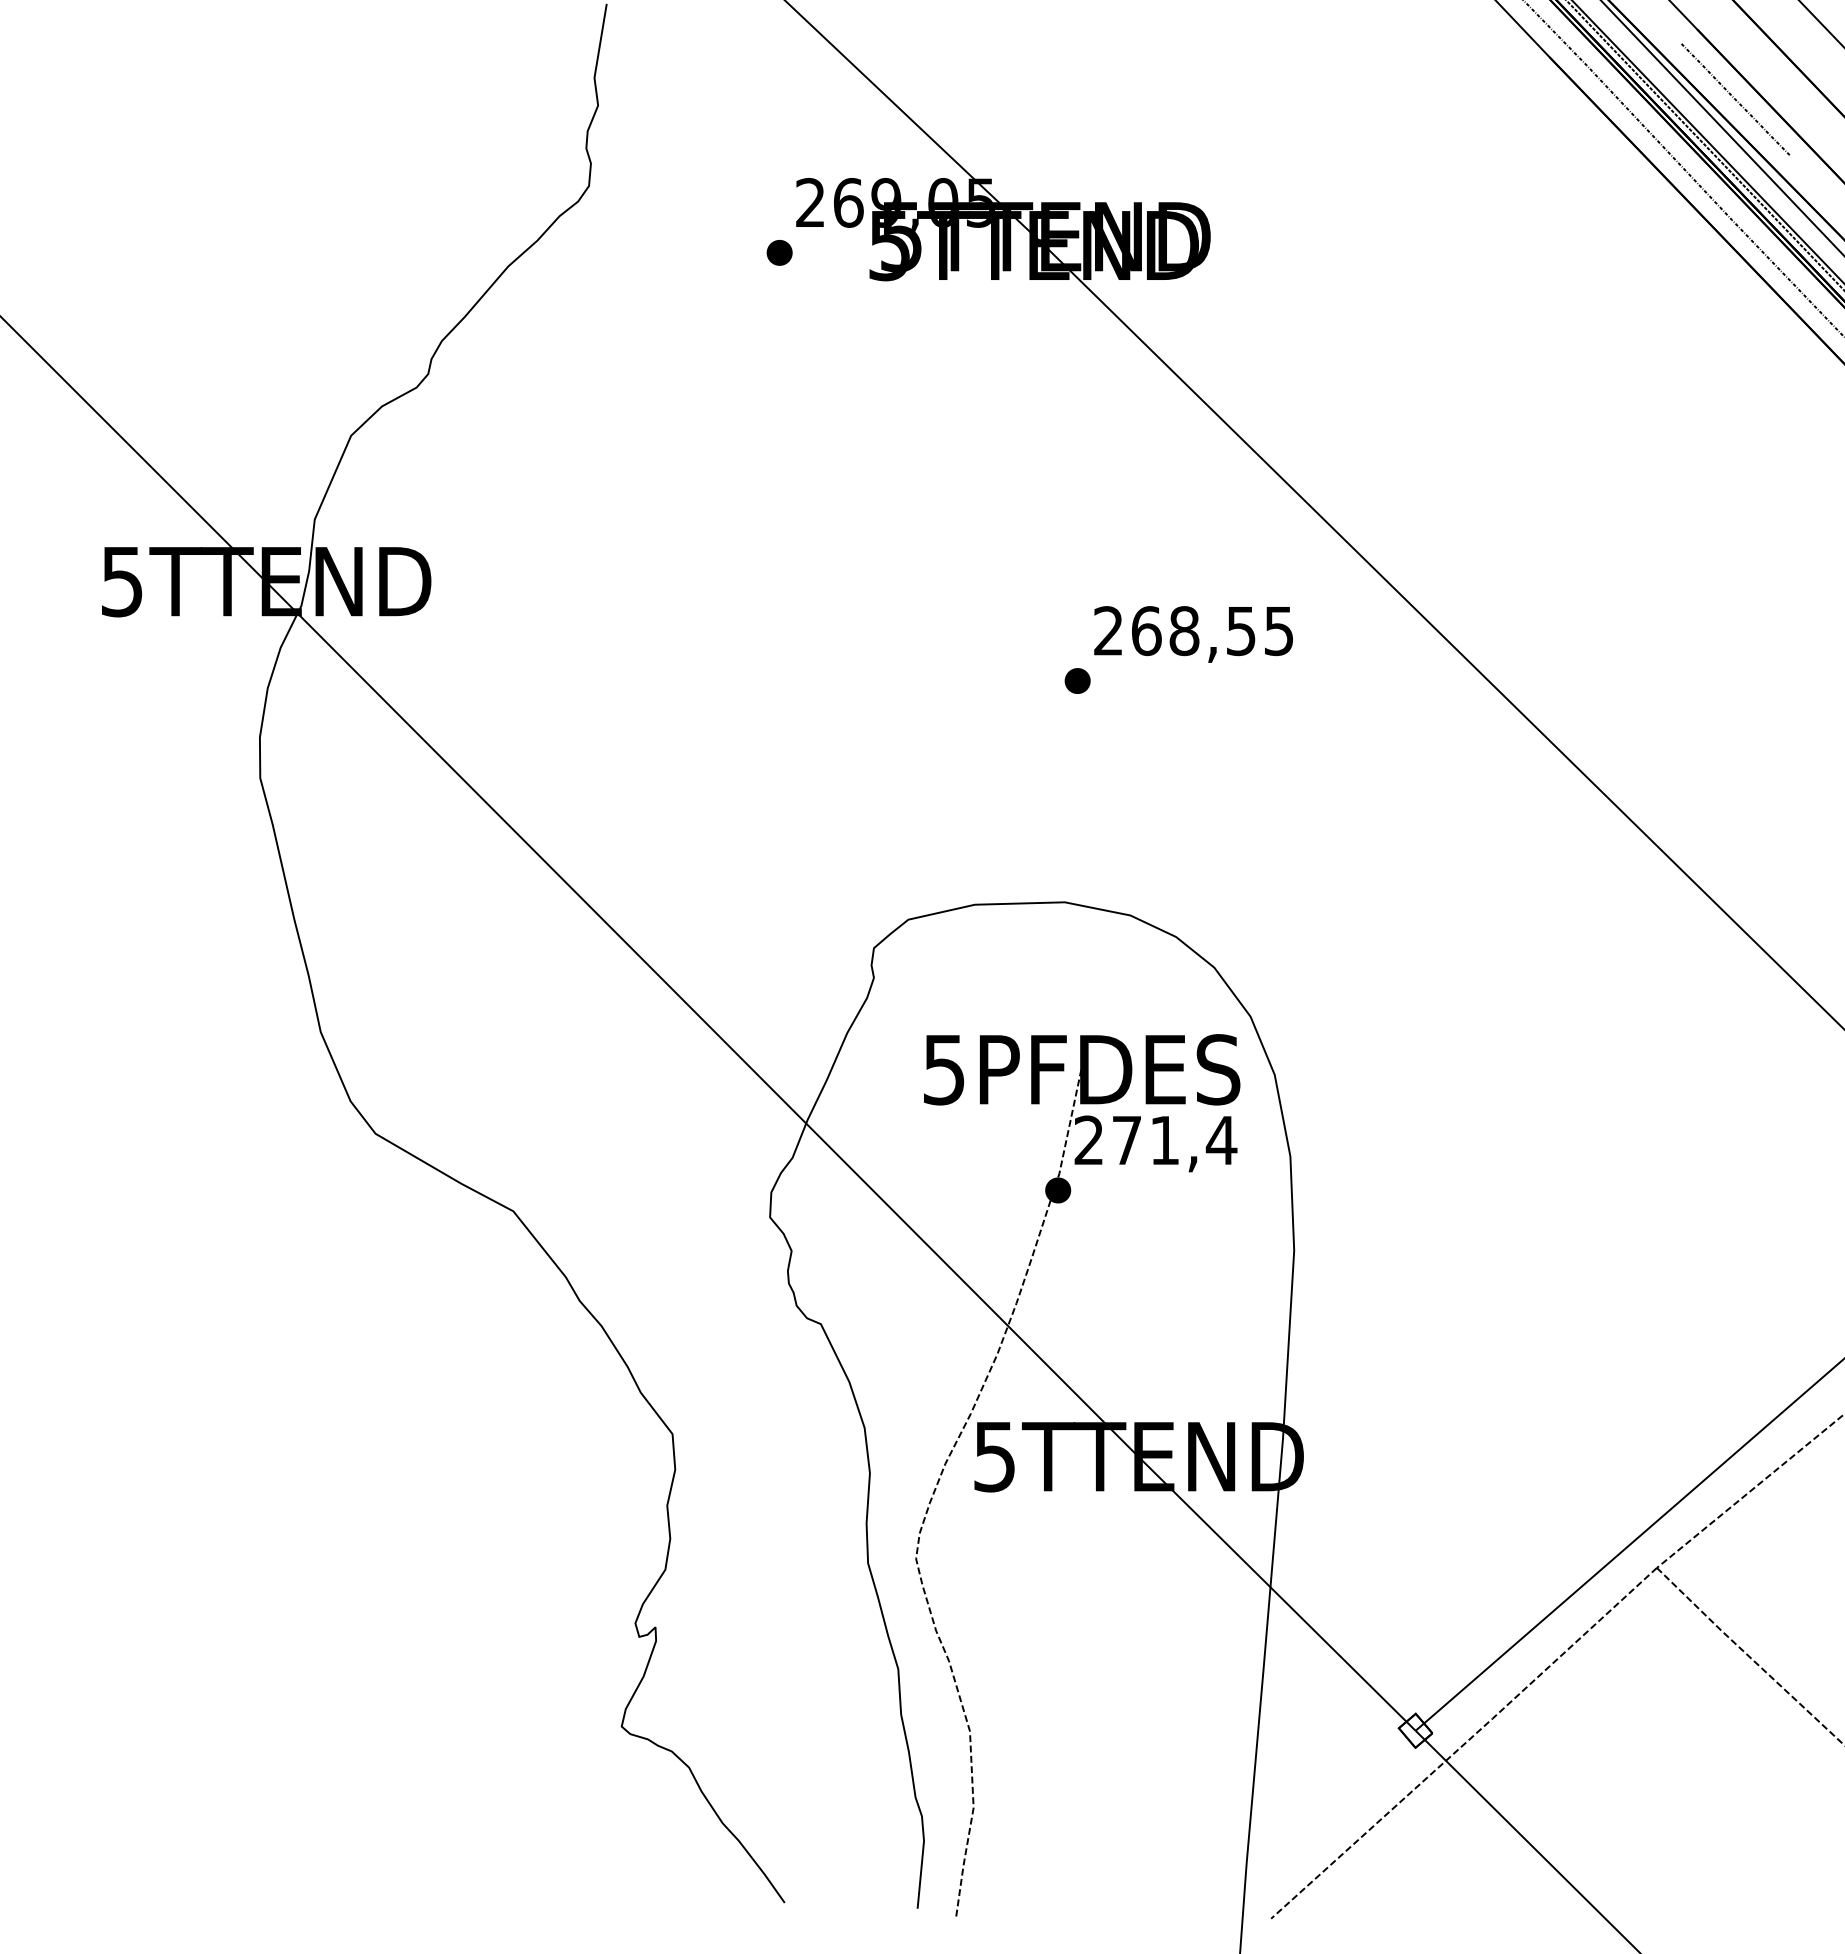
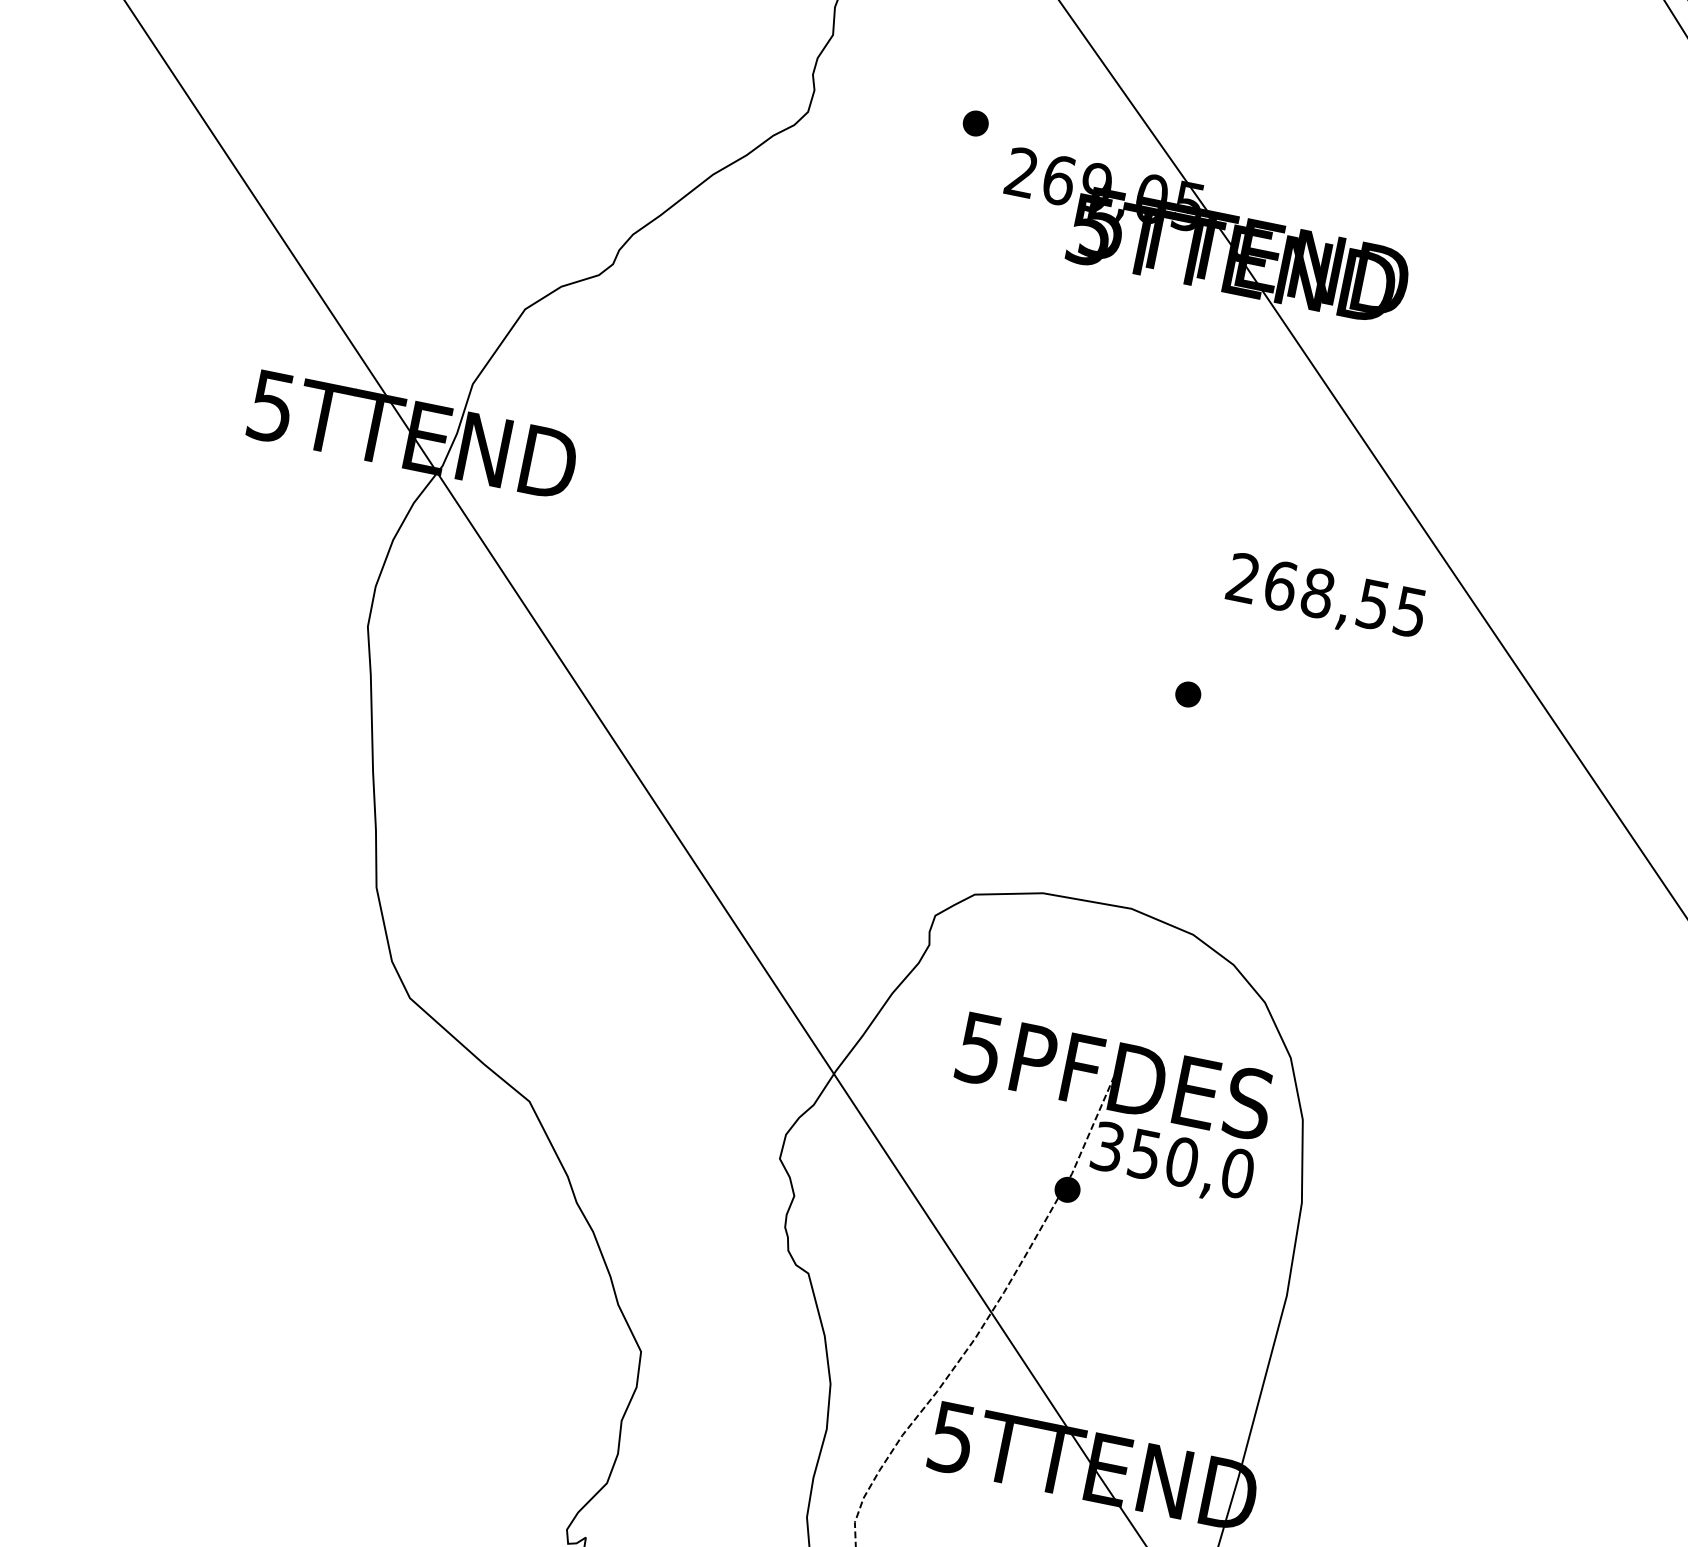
part: (779, 252) -> (975, 123), moved
text: (1193, 634) -> (1325, 598), moved
text: (1155, 1140) -> (1172, 1160), 271,4 -> 350,0

